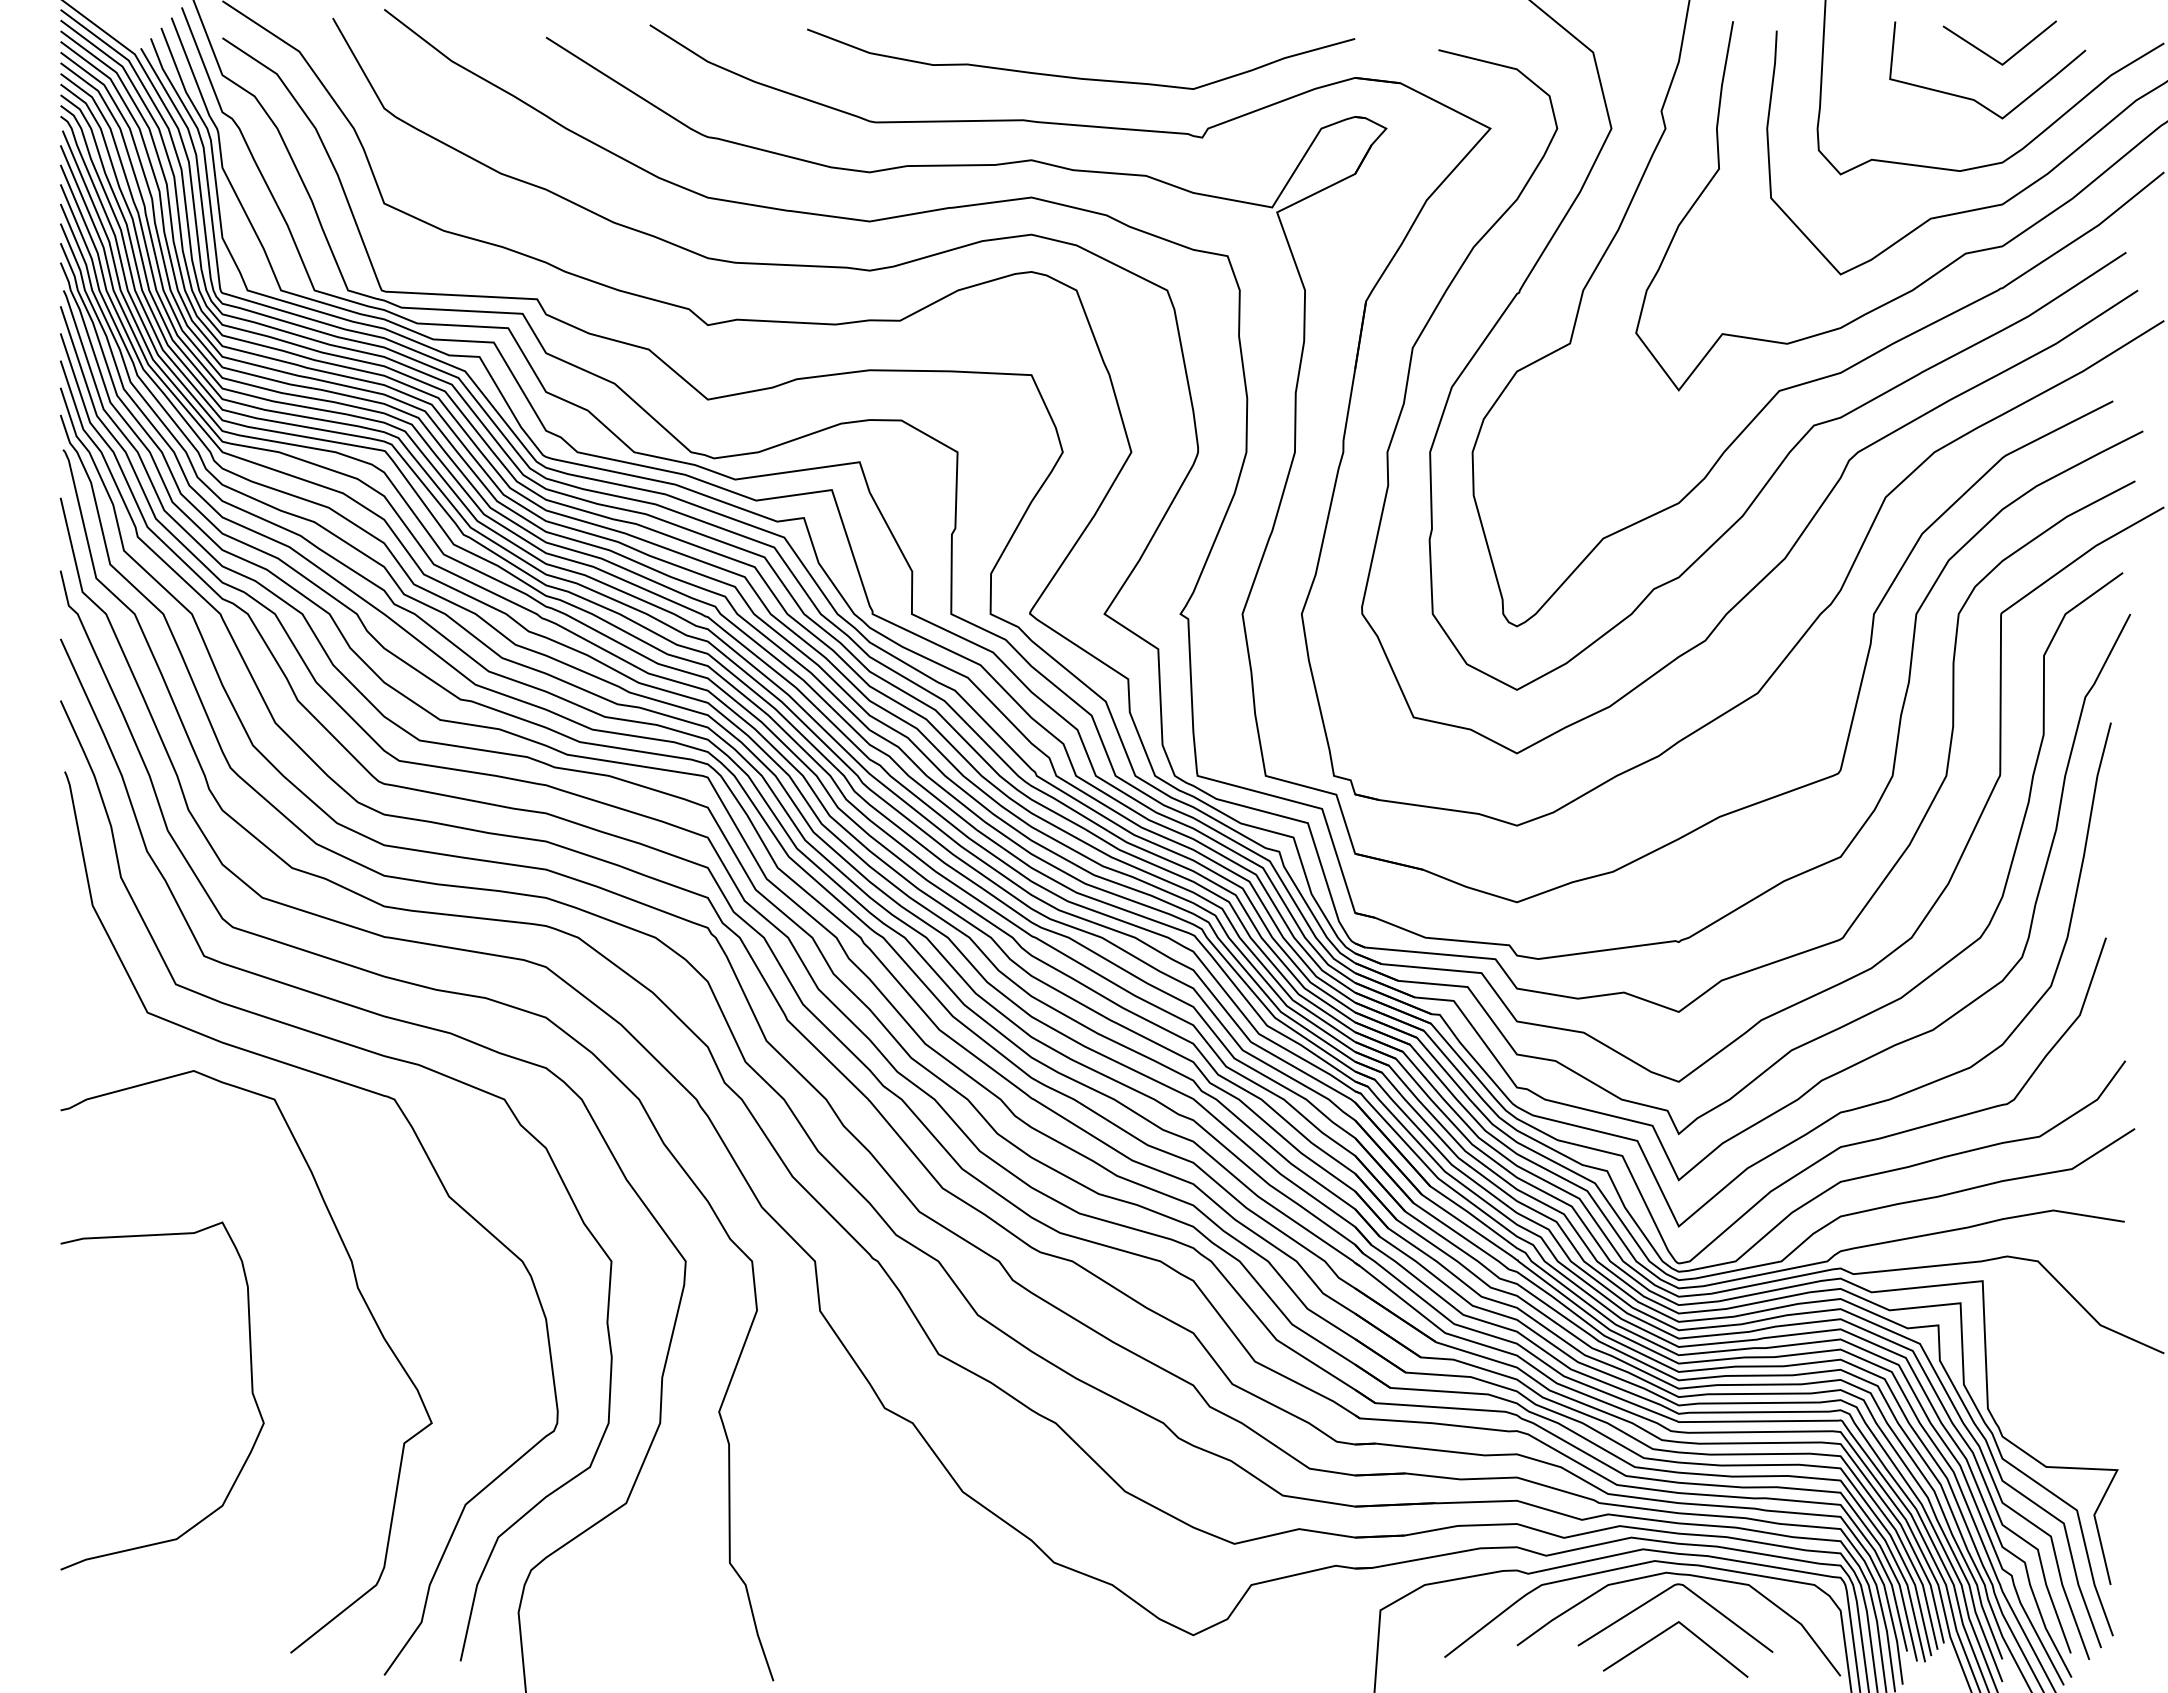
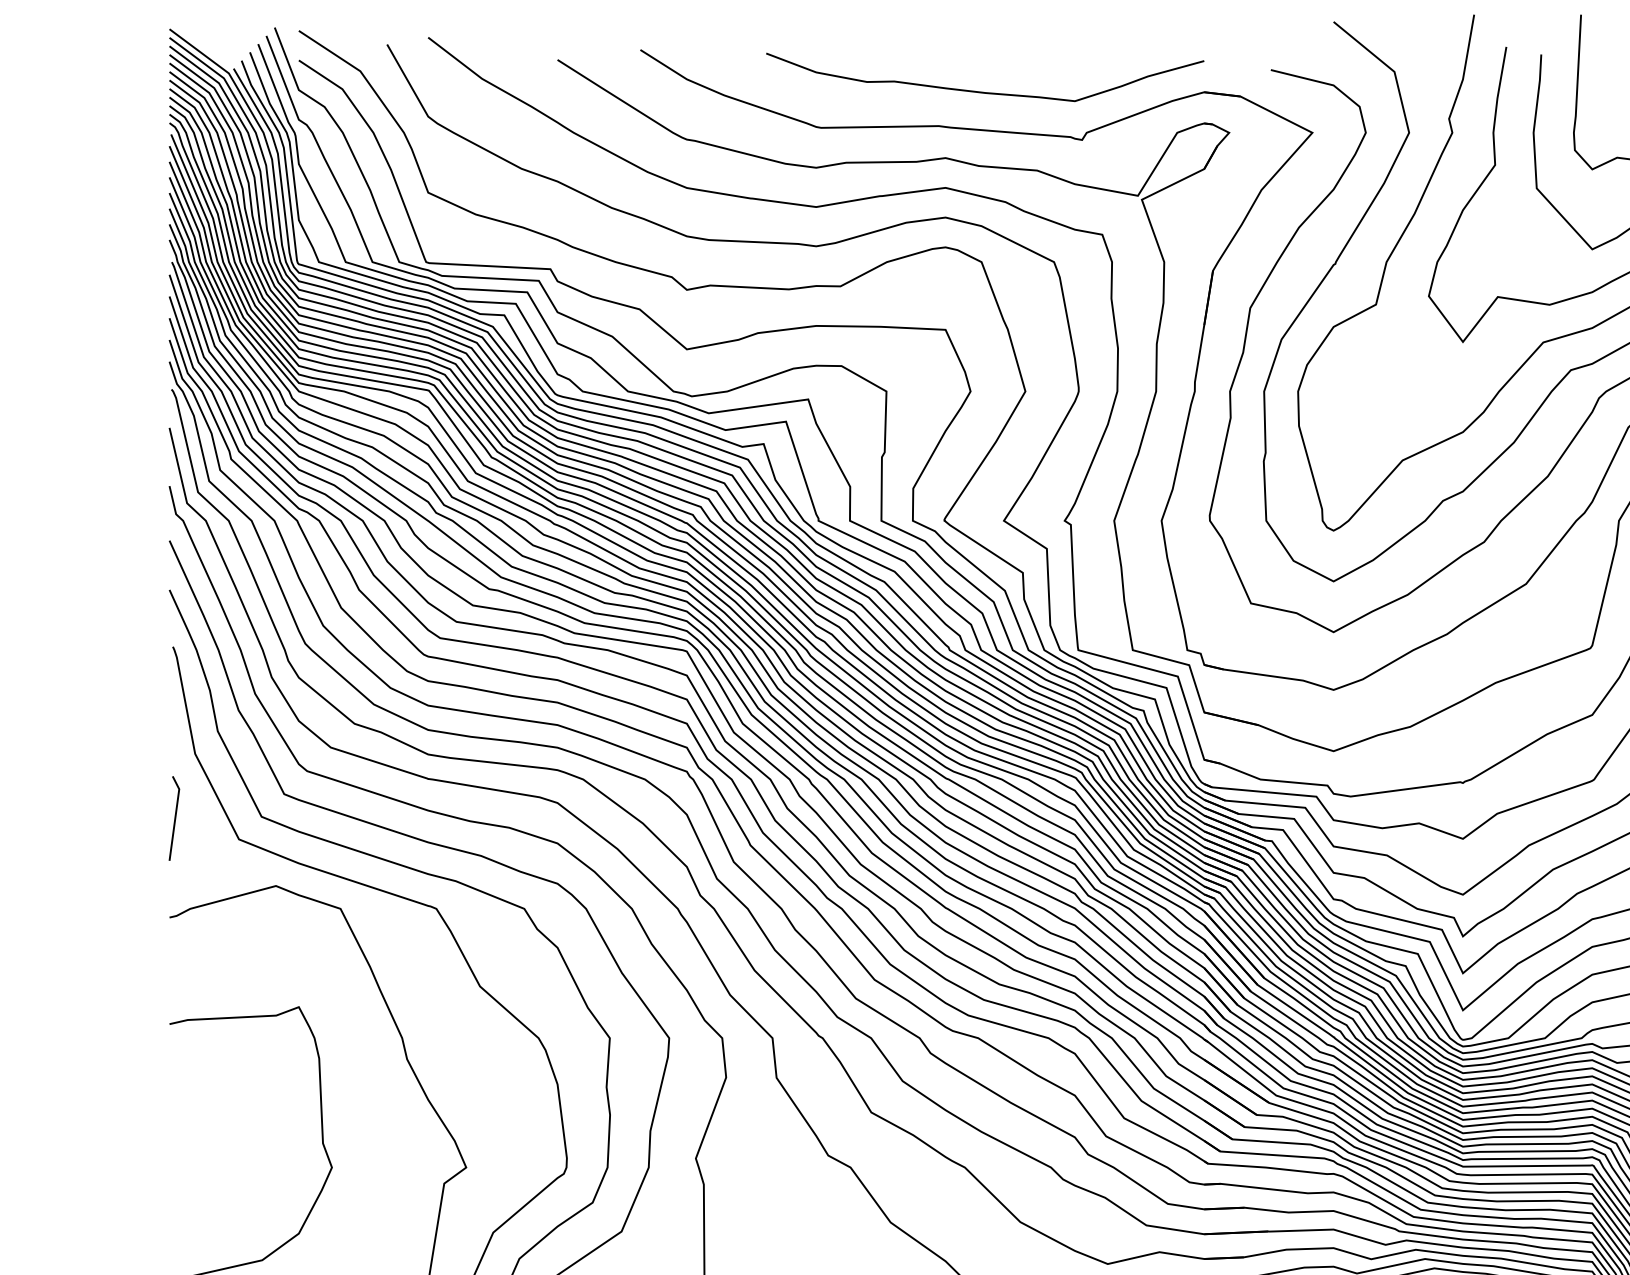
line: (66, 986) -> (174, 818), added

